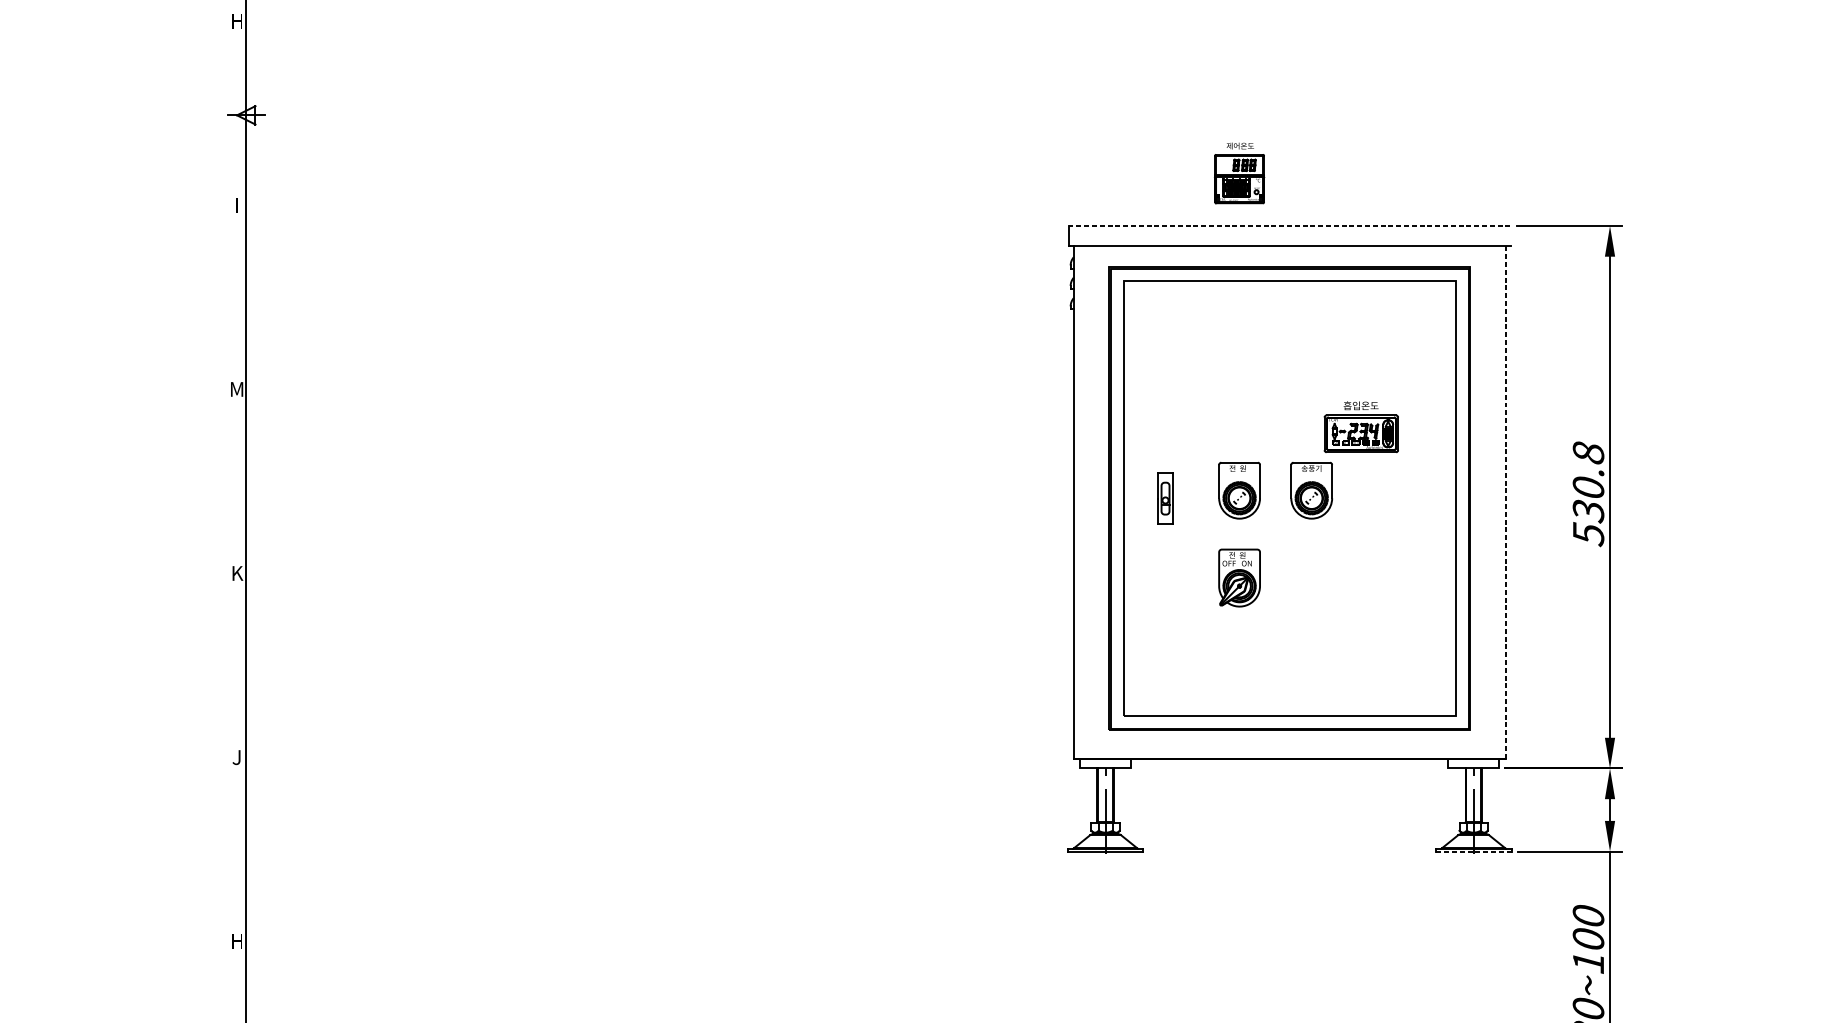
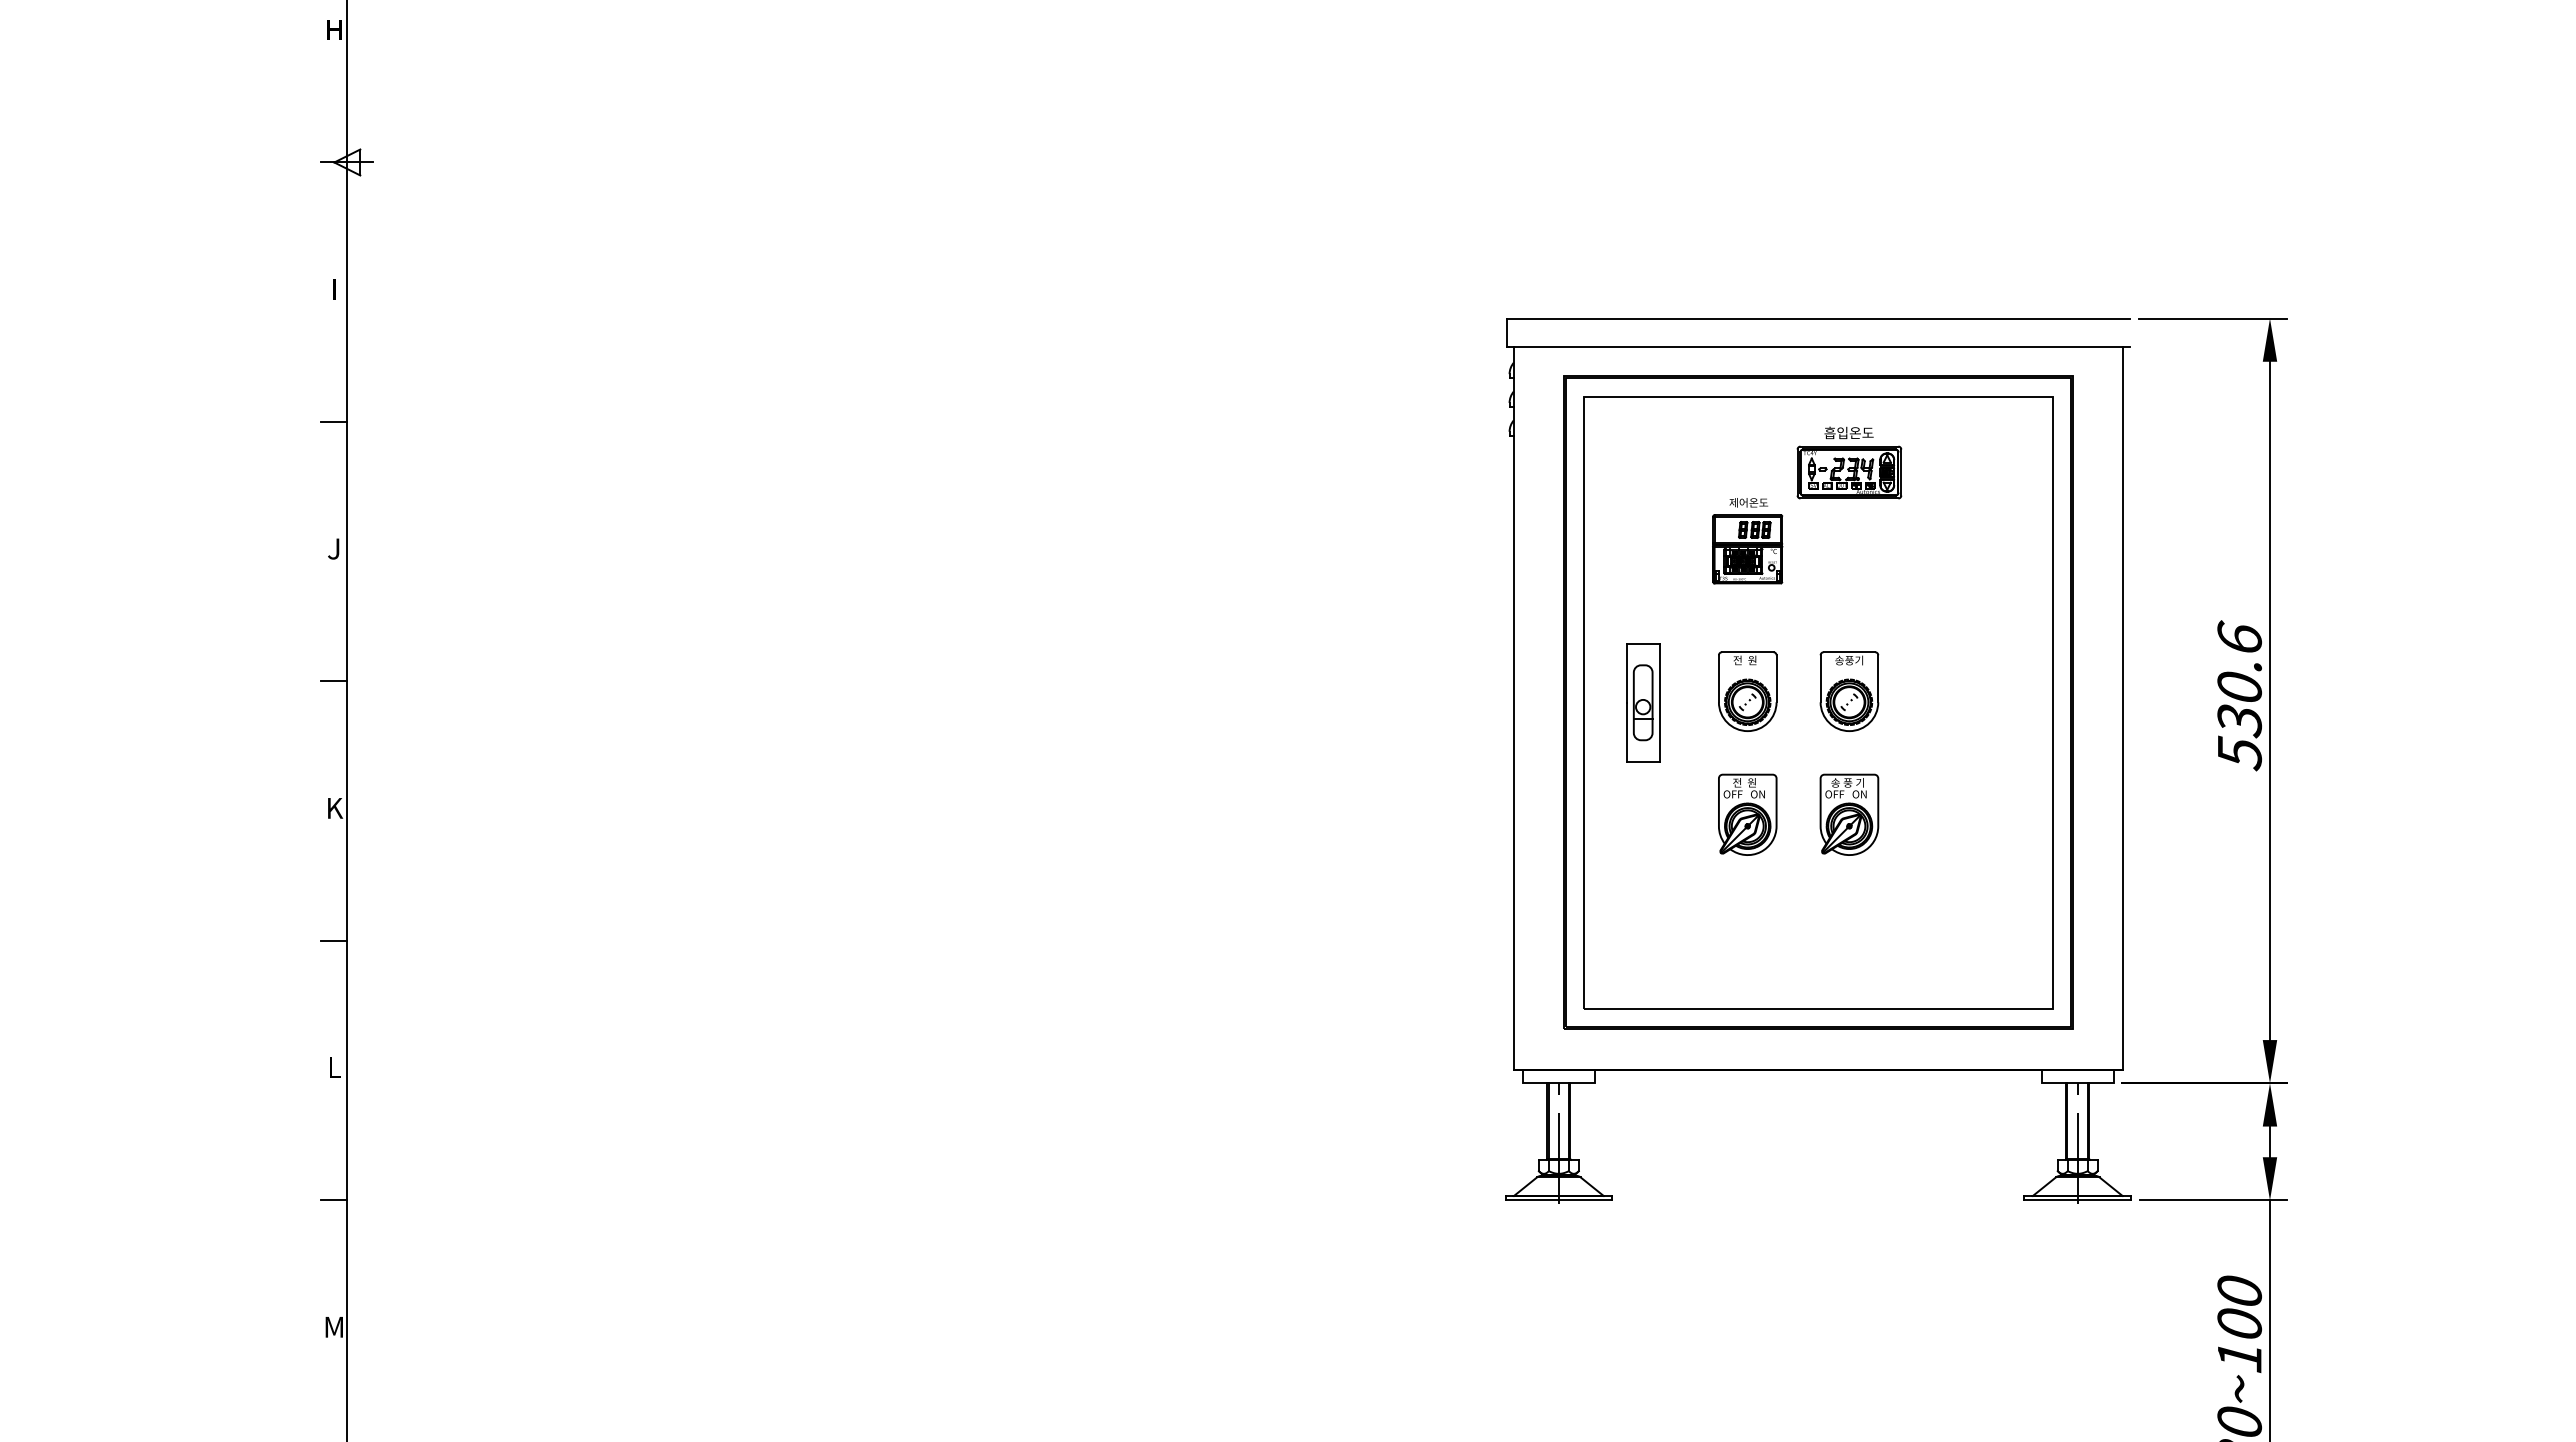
part: (1239, 173) -> (1747, 541), moved
line: (1289, 226) -> (1818, 318), dashed -> solid
line: (237, 299) -> (334, 421), added
text: (236, 389) -> (333, 548), M -> J
part: (1361, 426) -> (1849, 462), moved
text: (1588, 452) -> (2239, 637), 530.8 -> 530.6
line: (237, 483) -> (334, 681), added
part: (1165, 498) -> (1643, 702), size x1.67
line: (1505, 503) -> (2122, 709), dashed -> solid
part: (1311, 577) -> (1849, 814), added
line: (237, 667) -> (334, 940), added
text: (237, 757) -> (334, 1067), J -> L
line: (237, 851) -> (334, 1200), added
line: (1473, 851) -> (2077, 1200), dashed -> solid
text: (236, 941) -> (333, 1327), H -> M

